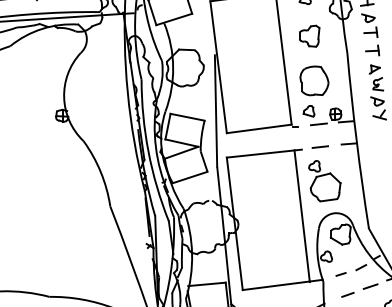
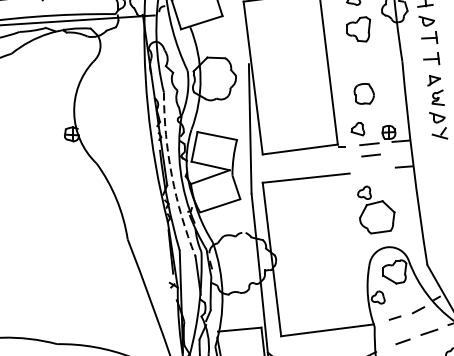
part: (309, 35) -> (358, 28), moved
part: (314, 80) -> (364, 93), size x0.6
line: (319, 146) -> (370, 154), moved
arc: (148, 151) -> (171, 175), solid -> dashed
line: (301, 216) -> (349, 251), removed

